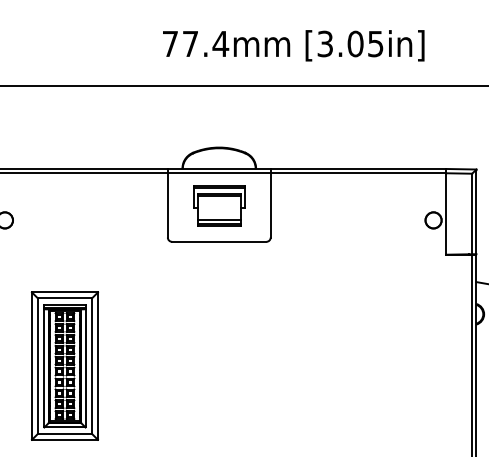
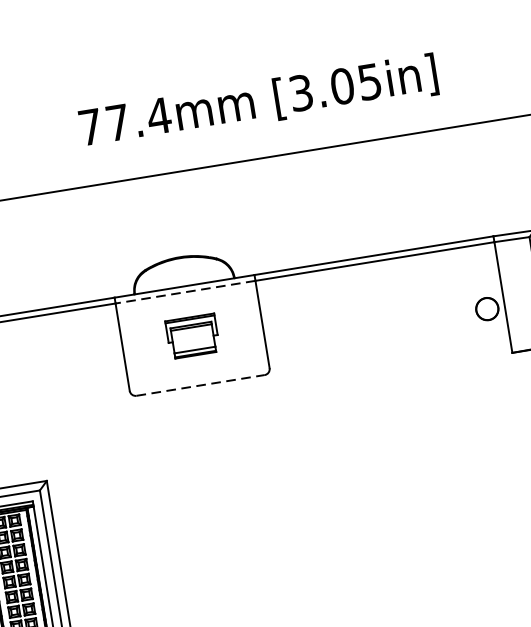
line: (218, 173) -> (184, 292), solid -> dashed
part: (219, 205) -> (192, 335), size x0.7
line: (219, 241) -> (200, 384), solid -> dashed

